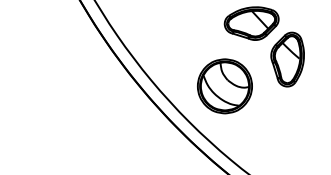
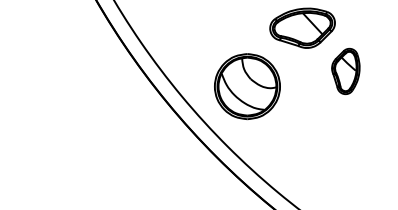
part: (287, 59) -> (345, 71), size x0.7
part: (225, 86) -> (247, 86), moved

